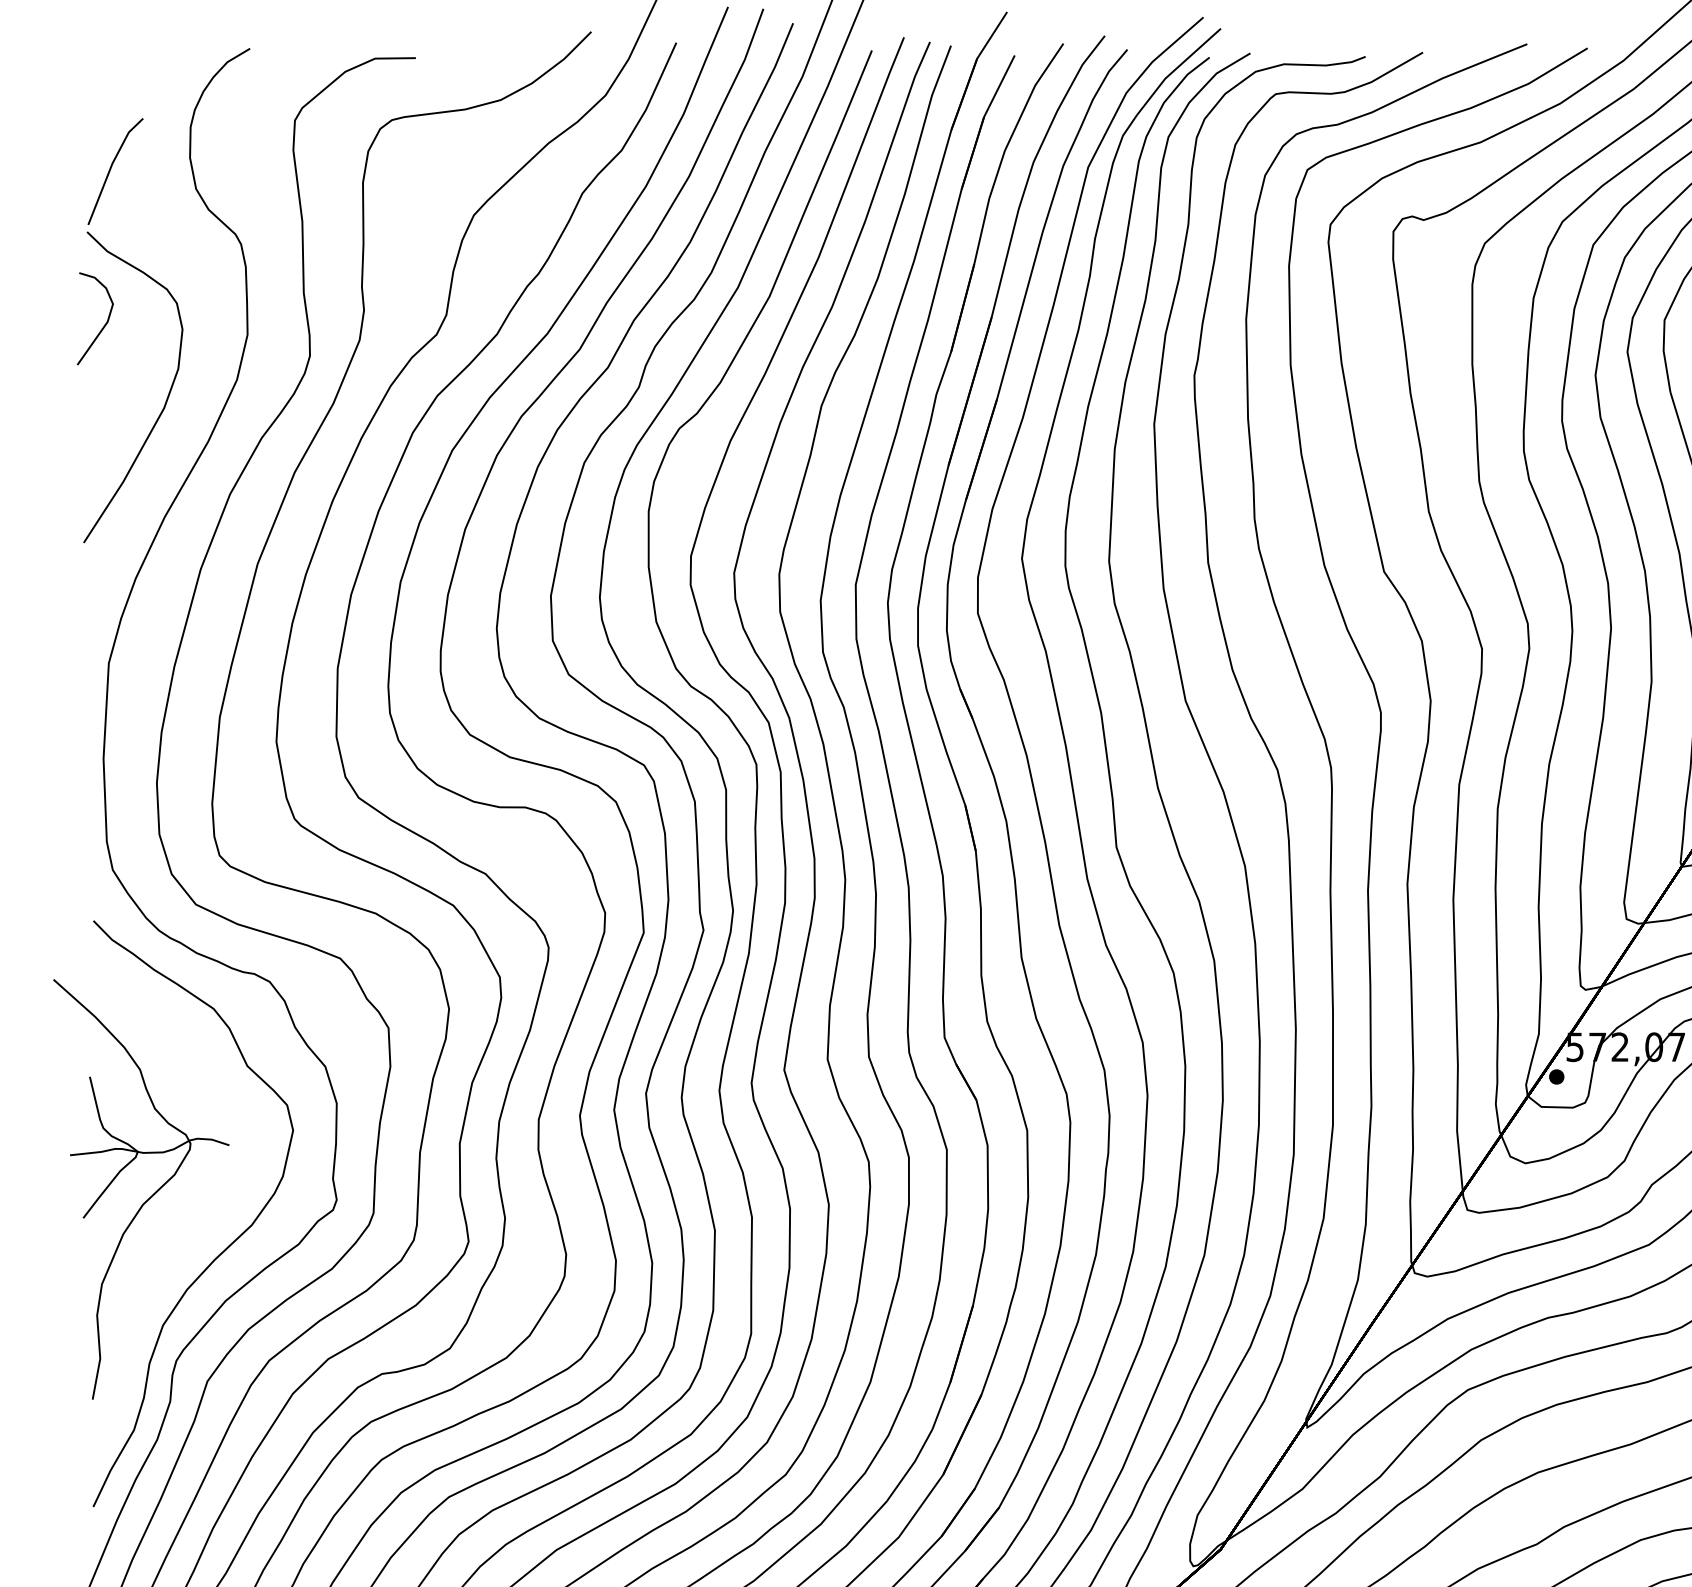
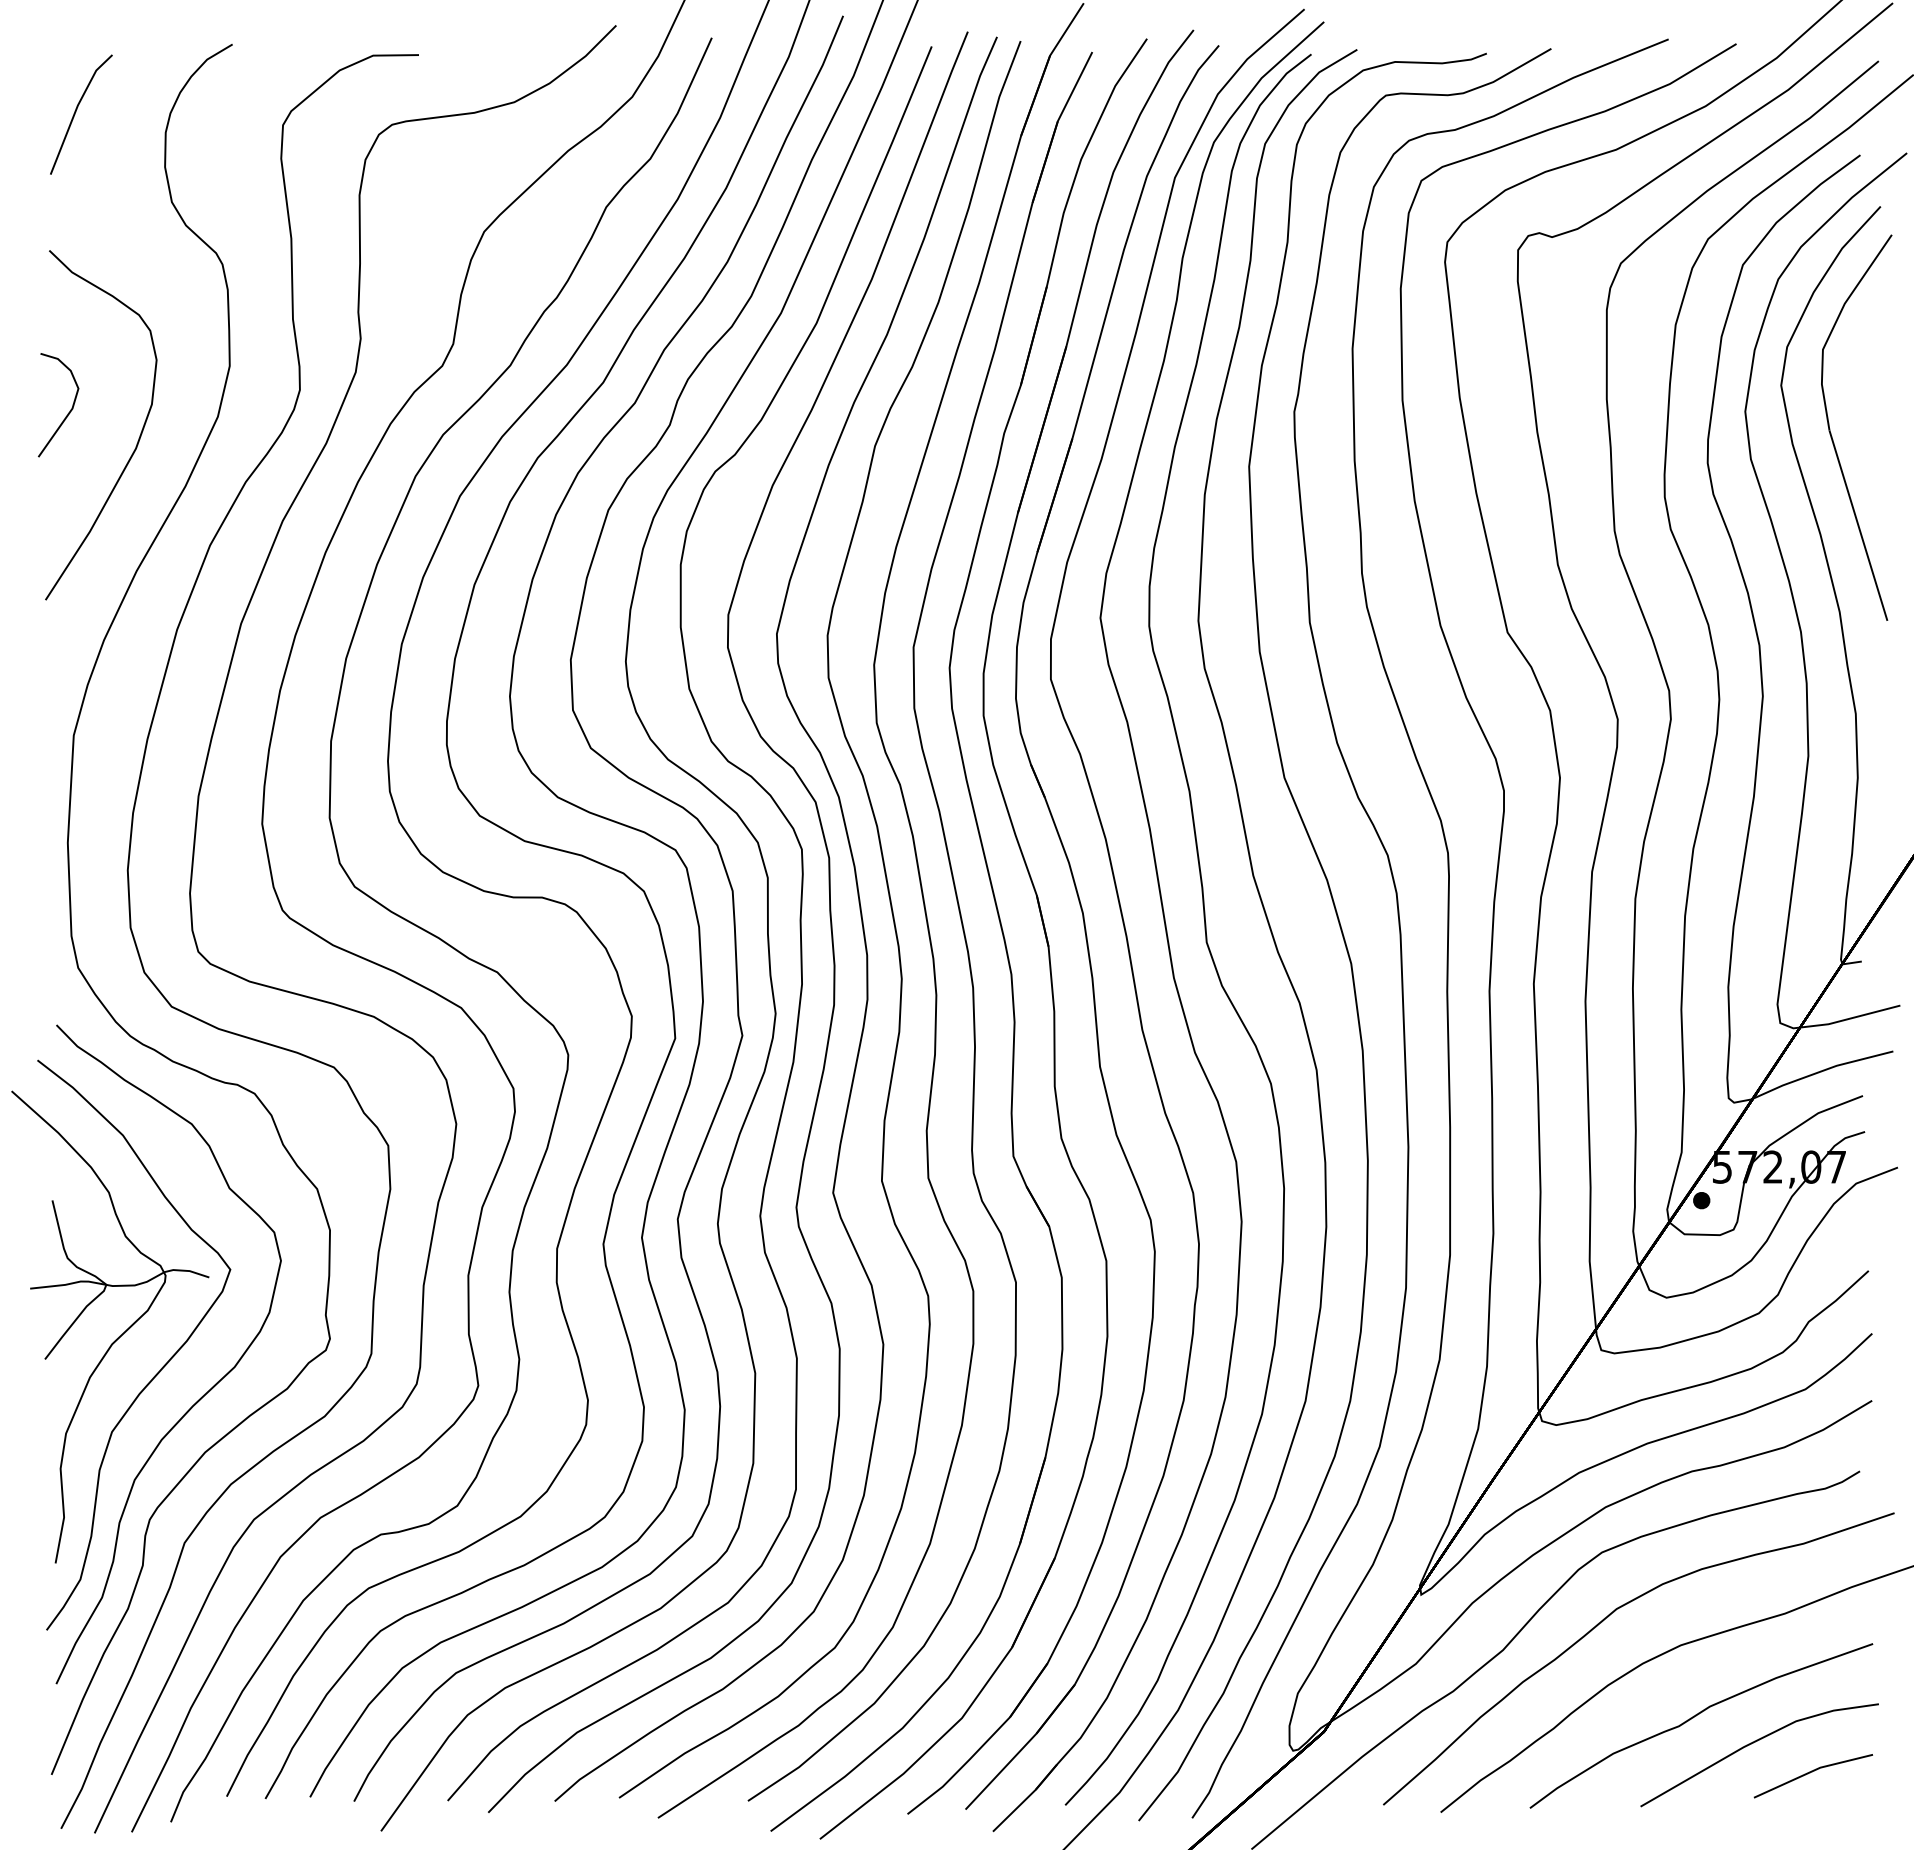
line: (111, 169) -> (76, 112), moved
curve: (103, 326) -> (67, 413), moved
curve: (186, 1225) -> (161, 1367), added

